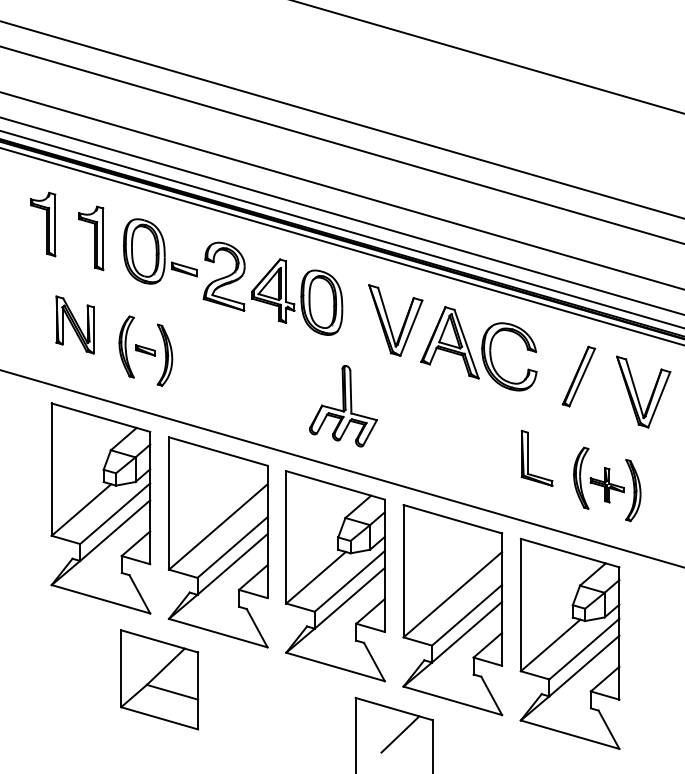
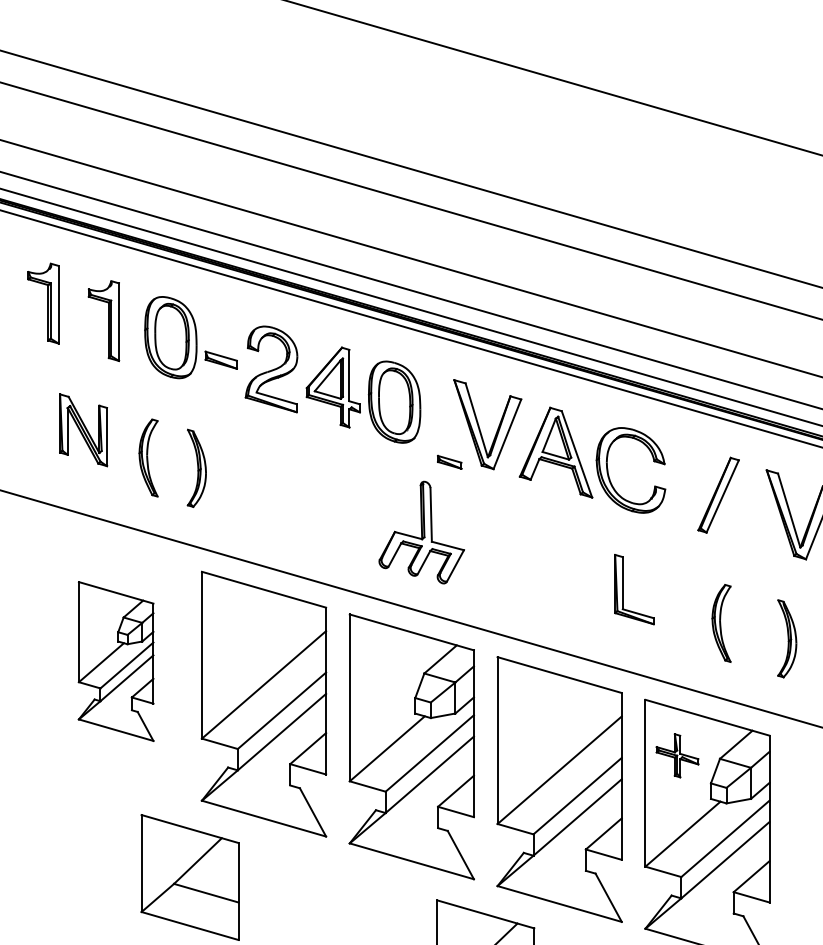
part: (145, 350) -> (449, 462), moved
part: (528, 457) -> (623, 588), moved
part: (606, 485) -> (676, 756), moved
part: (100, 508) -> (115, 661), size x0.6

